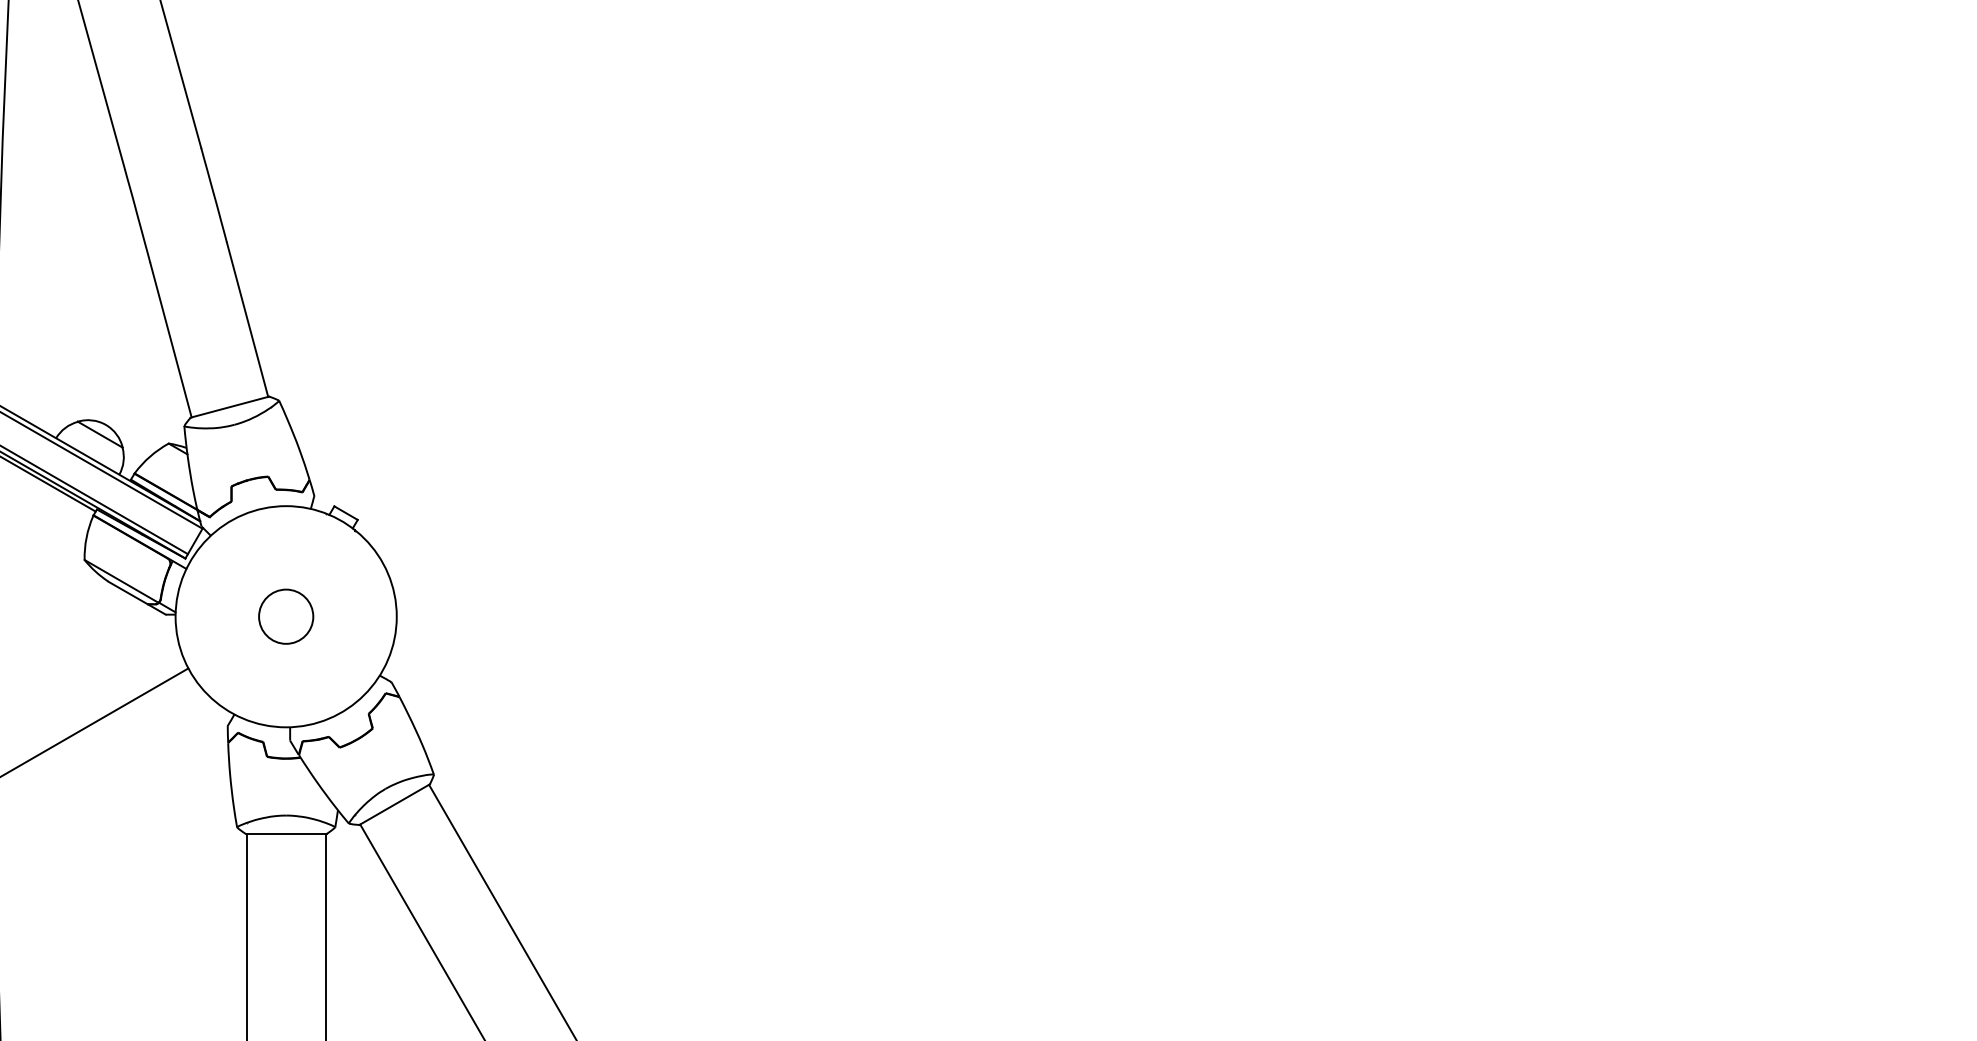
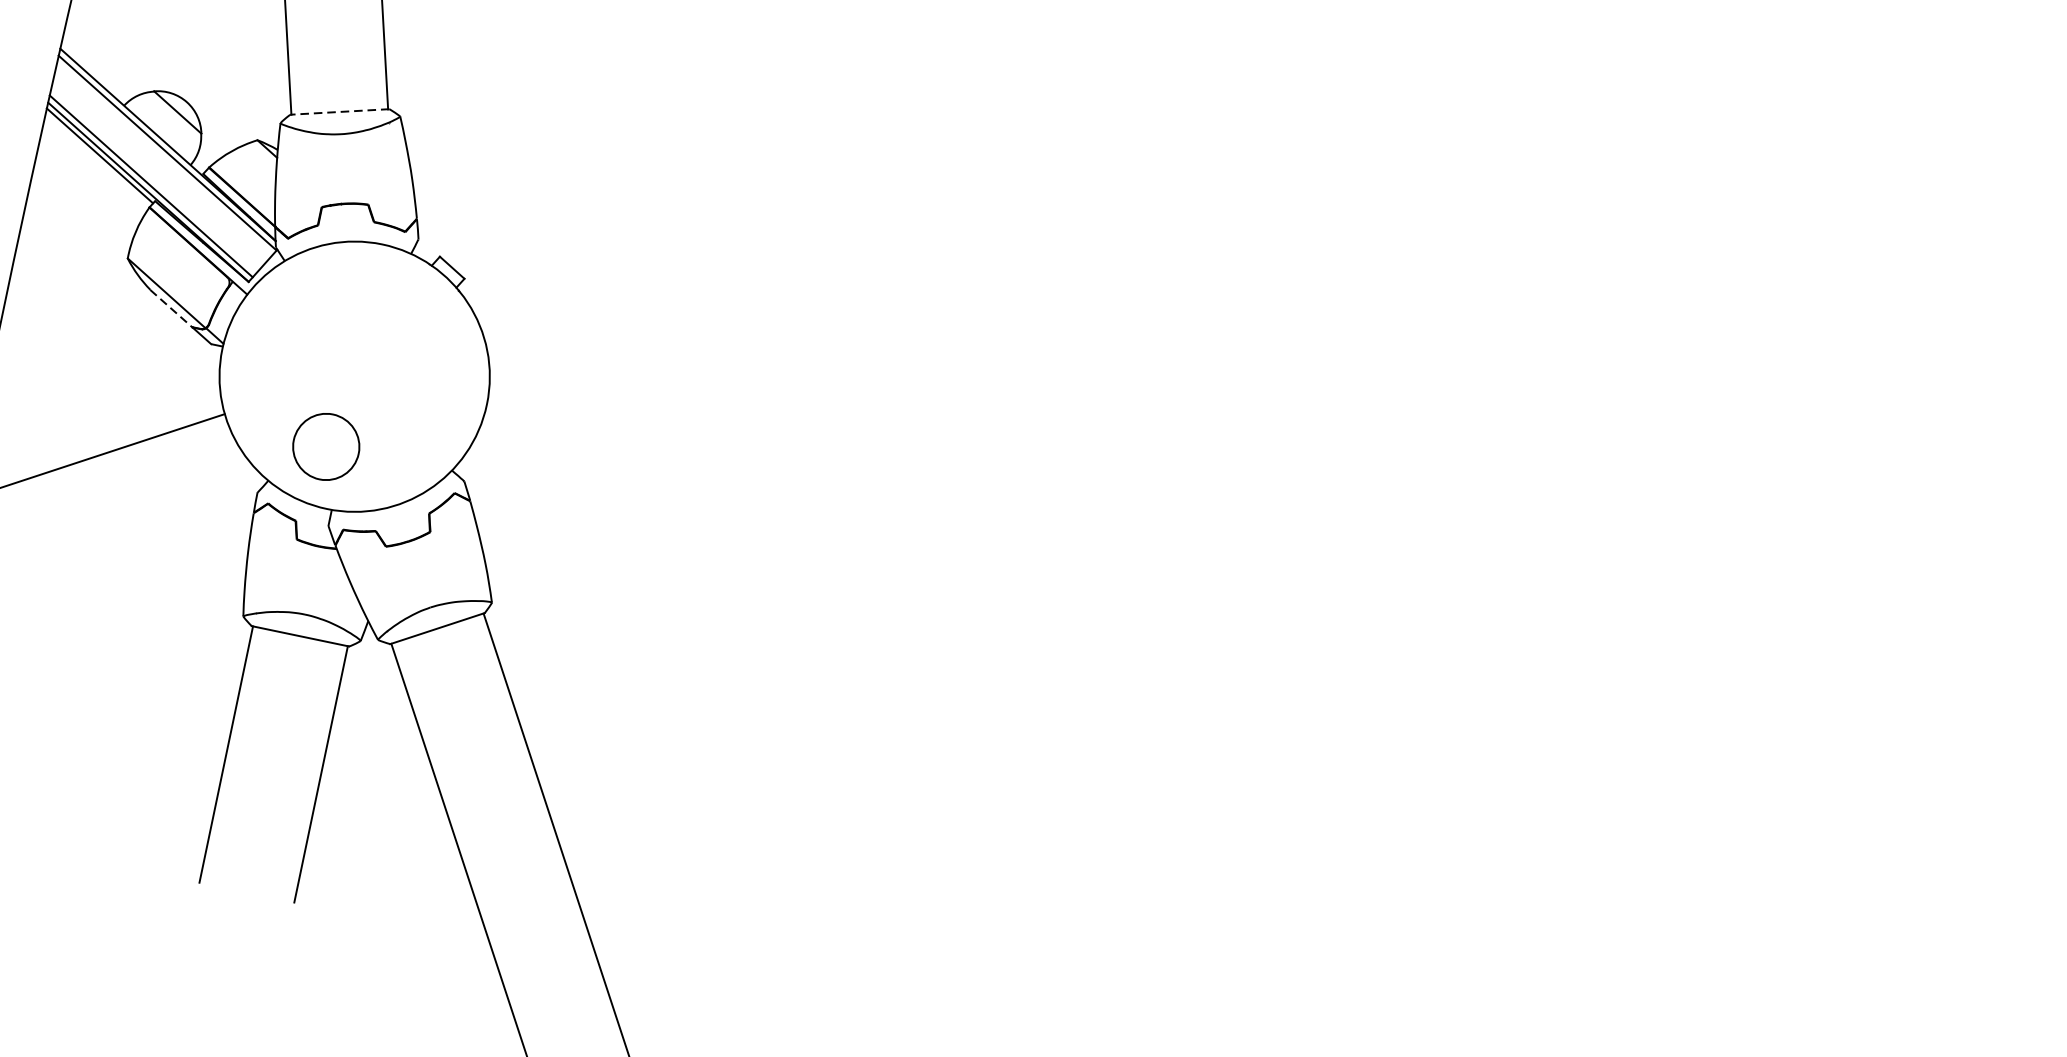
line: (229, 407) -> (339, 112), solid -> dashed
line: (127, 592) -> (170, 308), solid -> dashed
circle: (286, 616) -> (326, 446), moved

